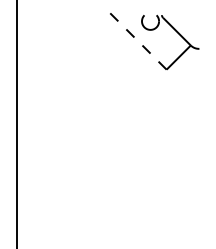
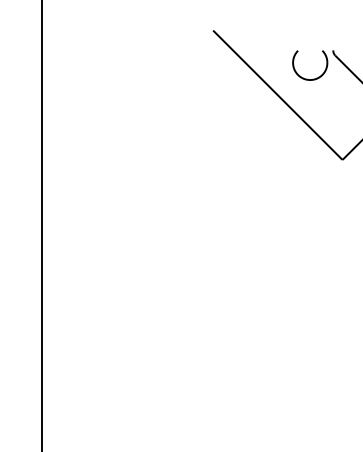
line: (134, 37) -> (278, 95), dashed -> solid

